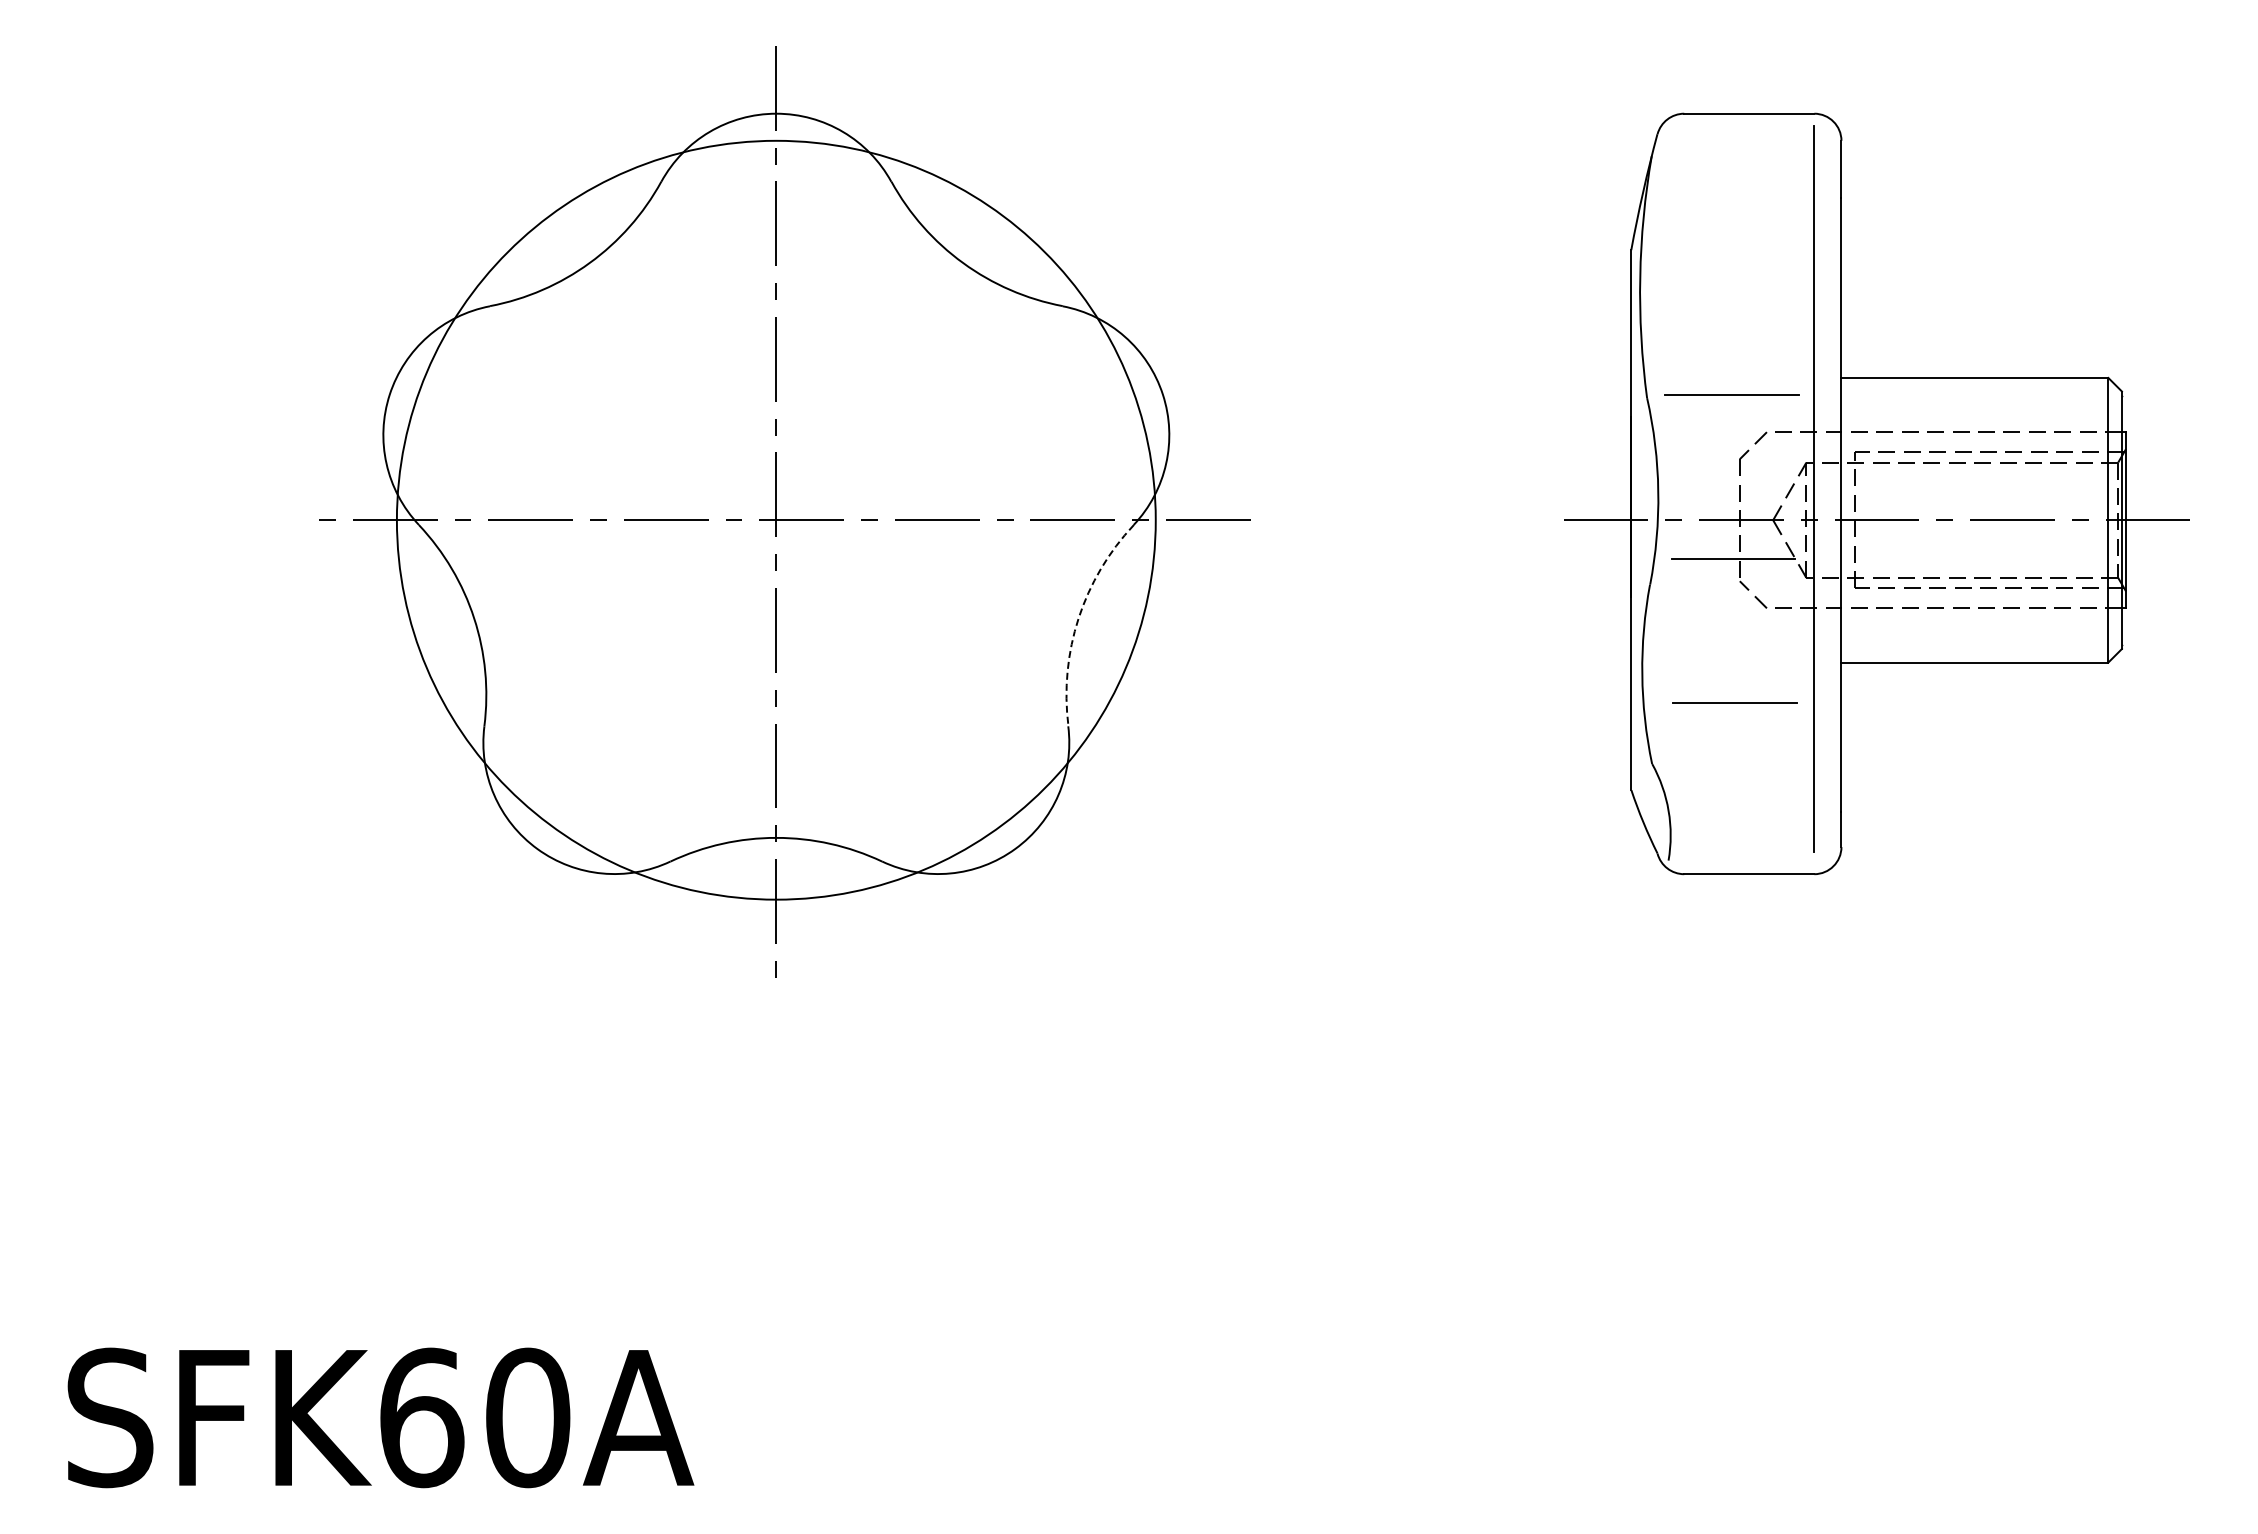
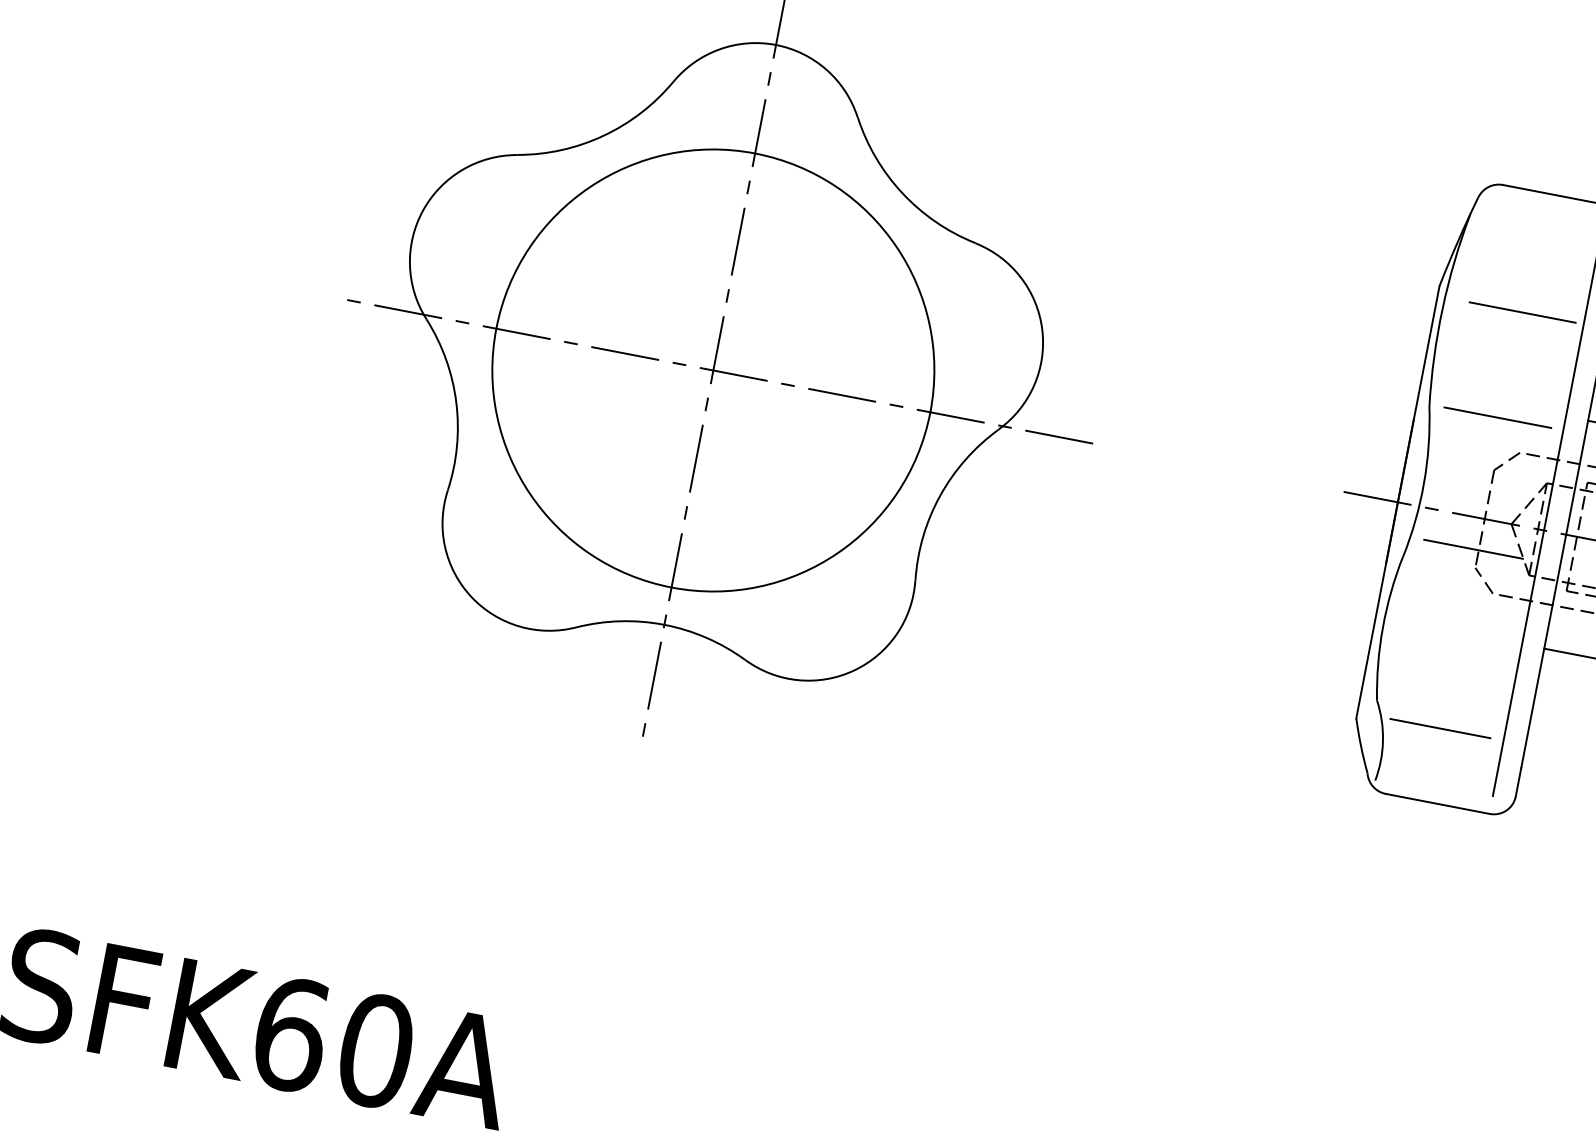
line: (1737, 262) -> (1522, 312), added
circle: (776, 520) -> (713, 370), size x0.71
arc: (1078, 618) -> (940, 495), dashed -> solid
line: (1734, 702) -> (1440, 728), moved

